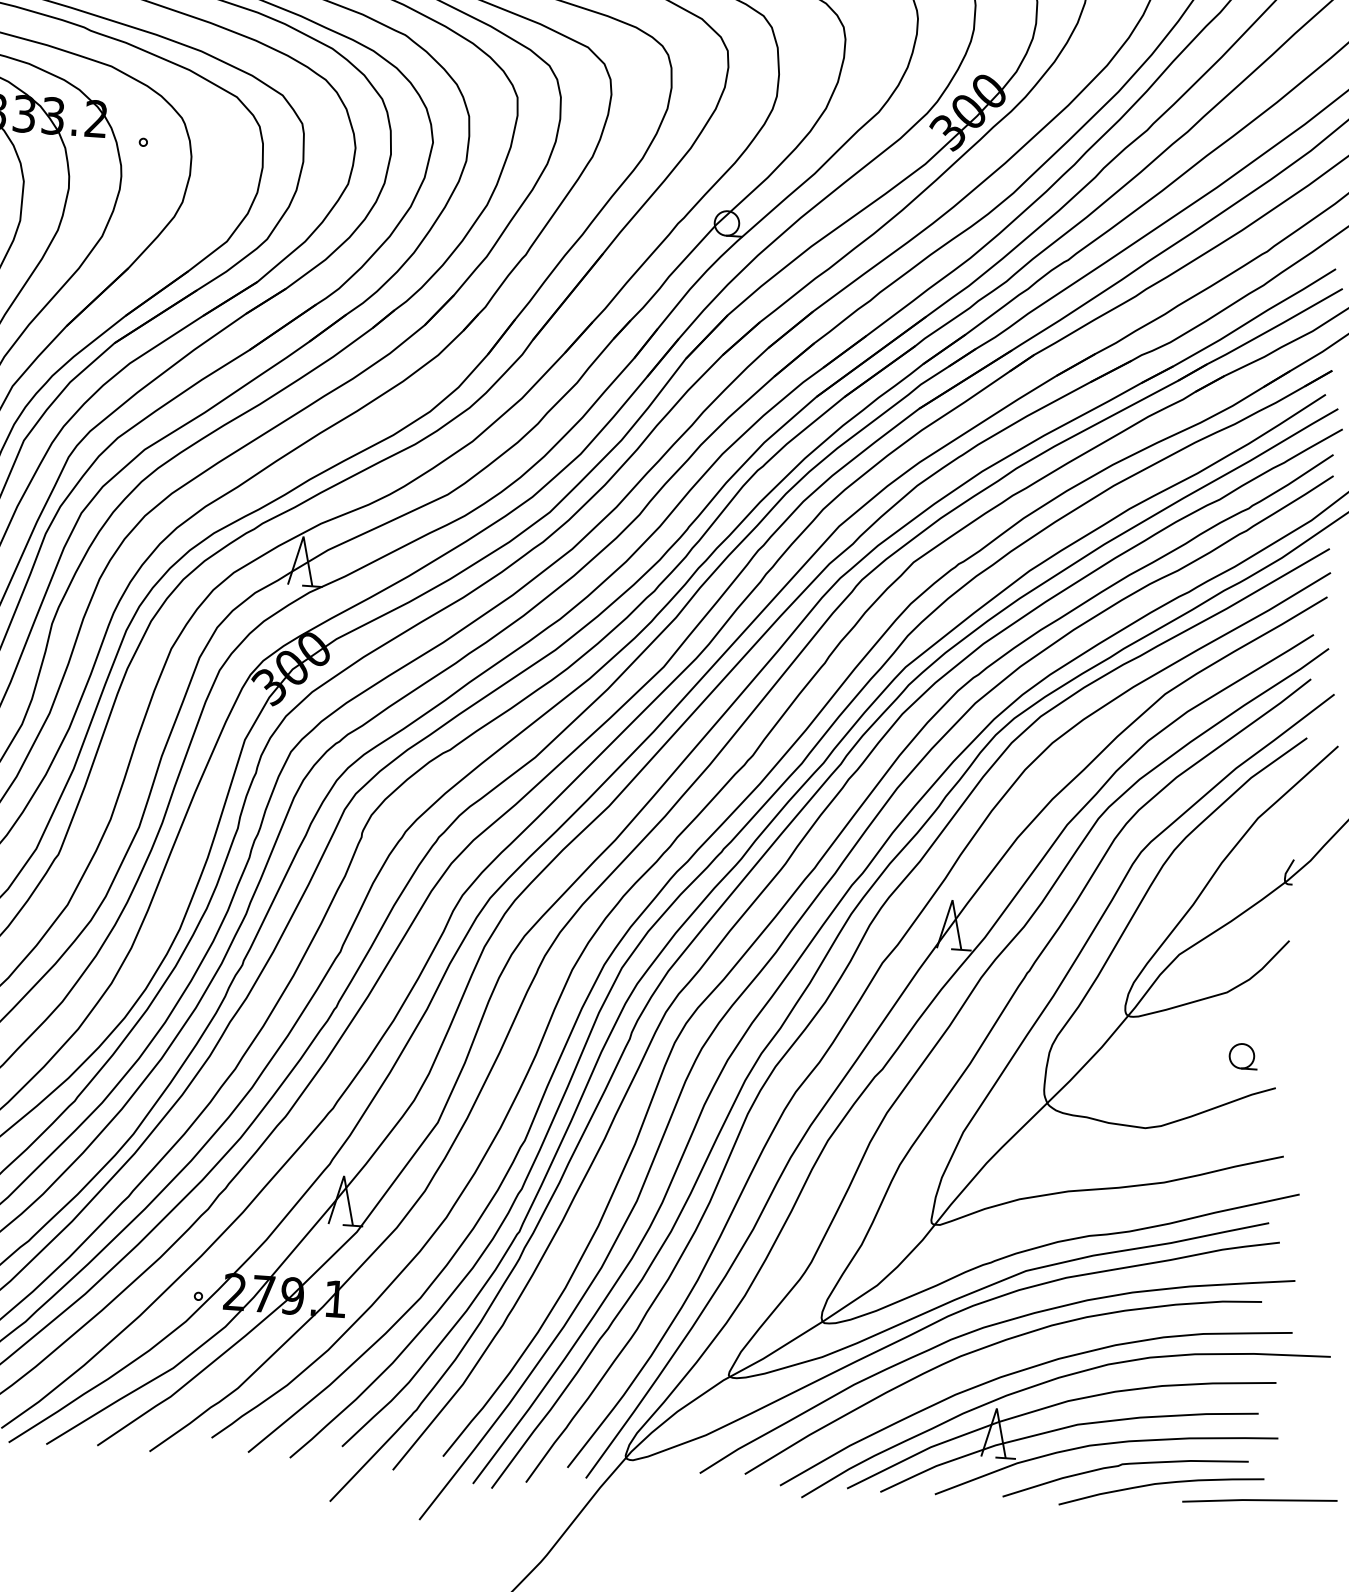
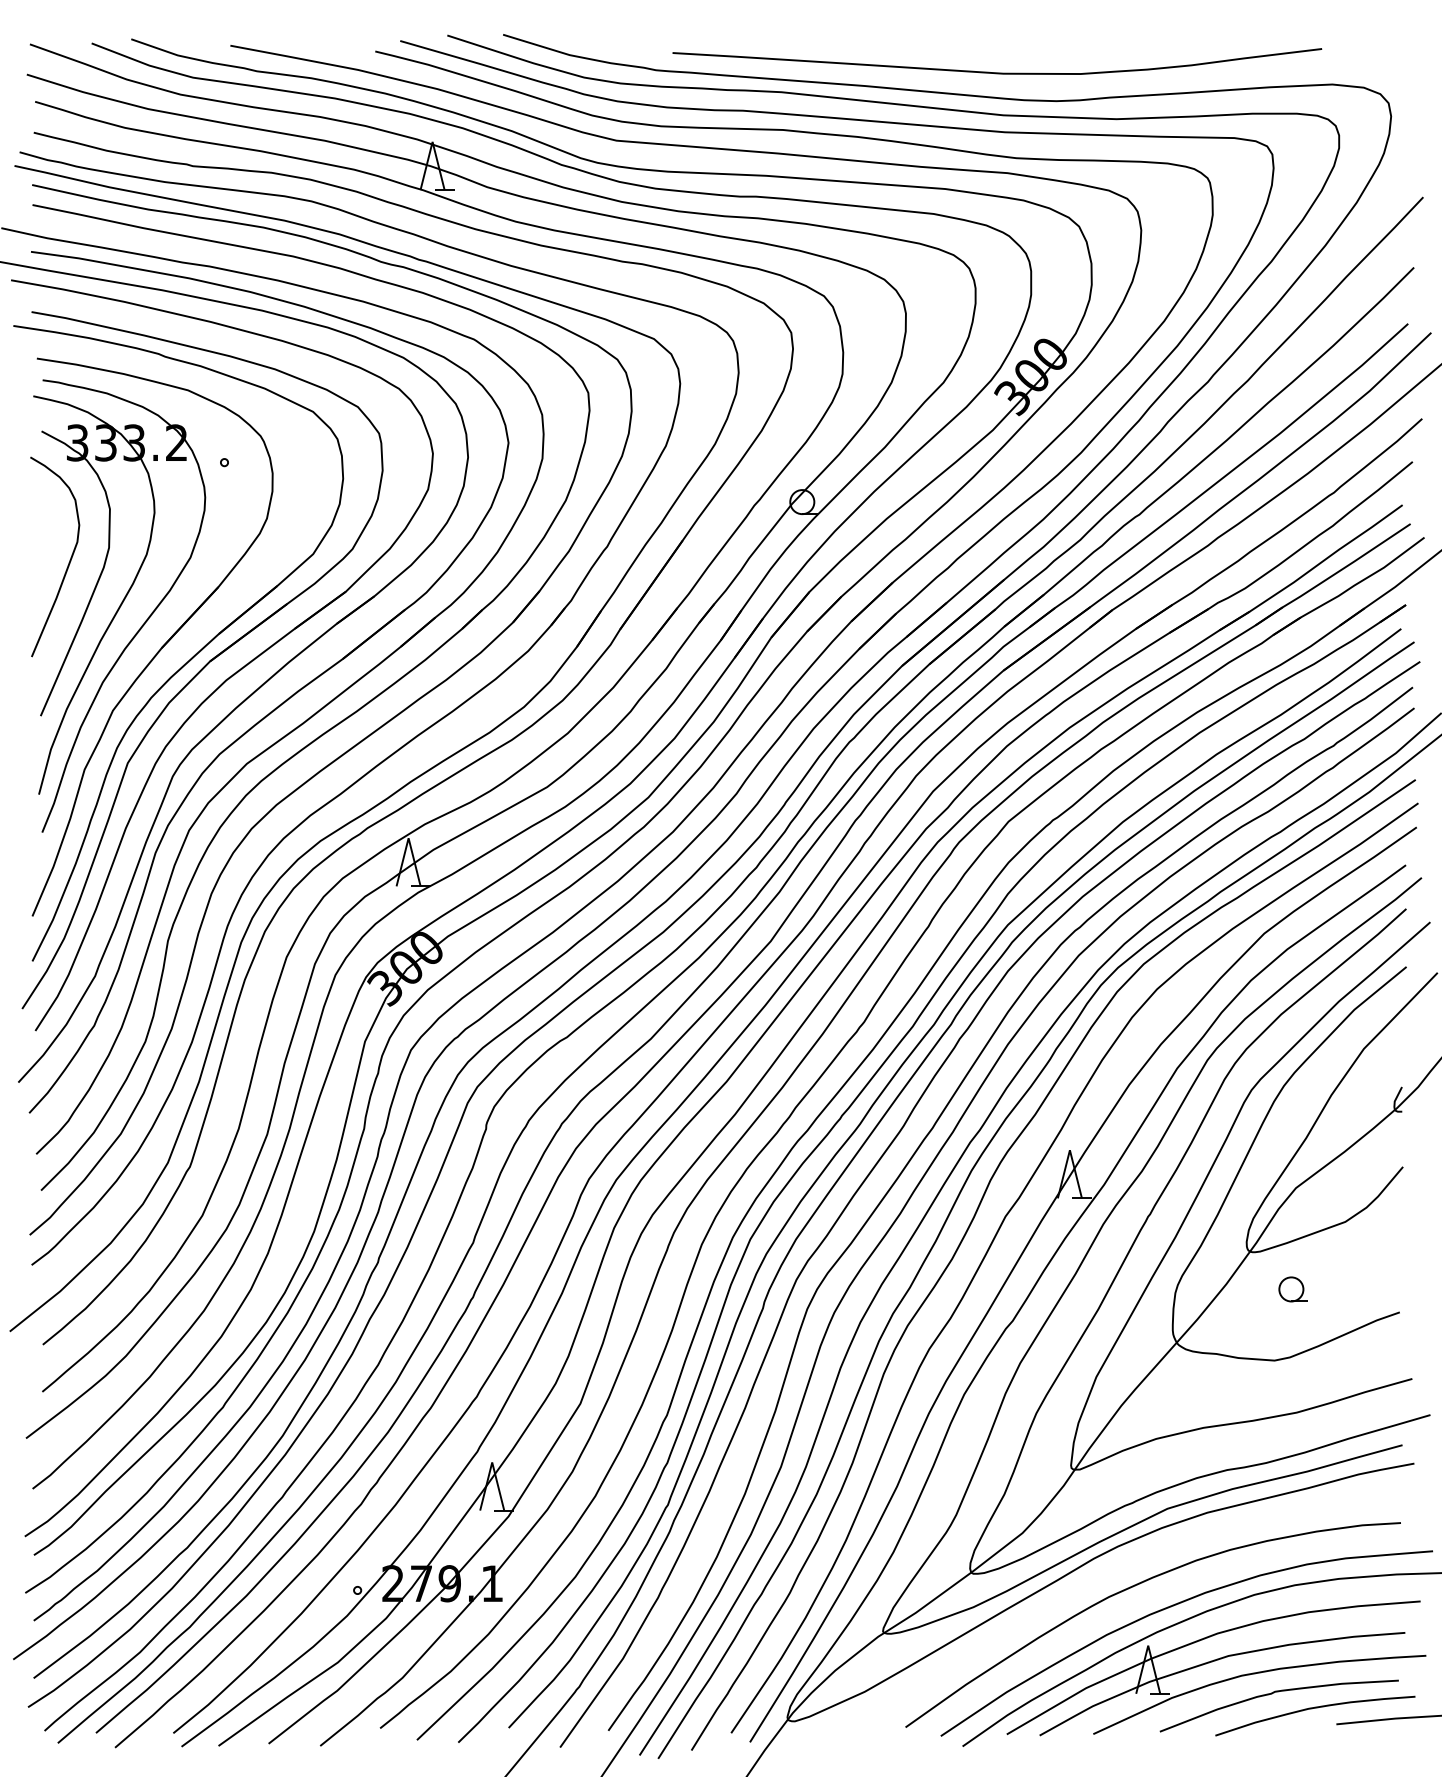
part: (1243, 1056) -> (1292, 1289), moved
curve: (979, 1330) -> (1125, 1570), removed

